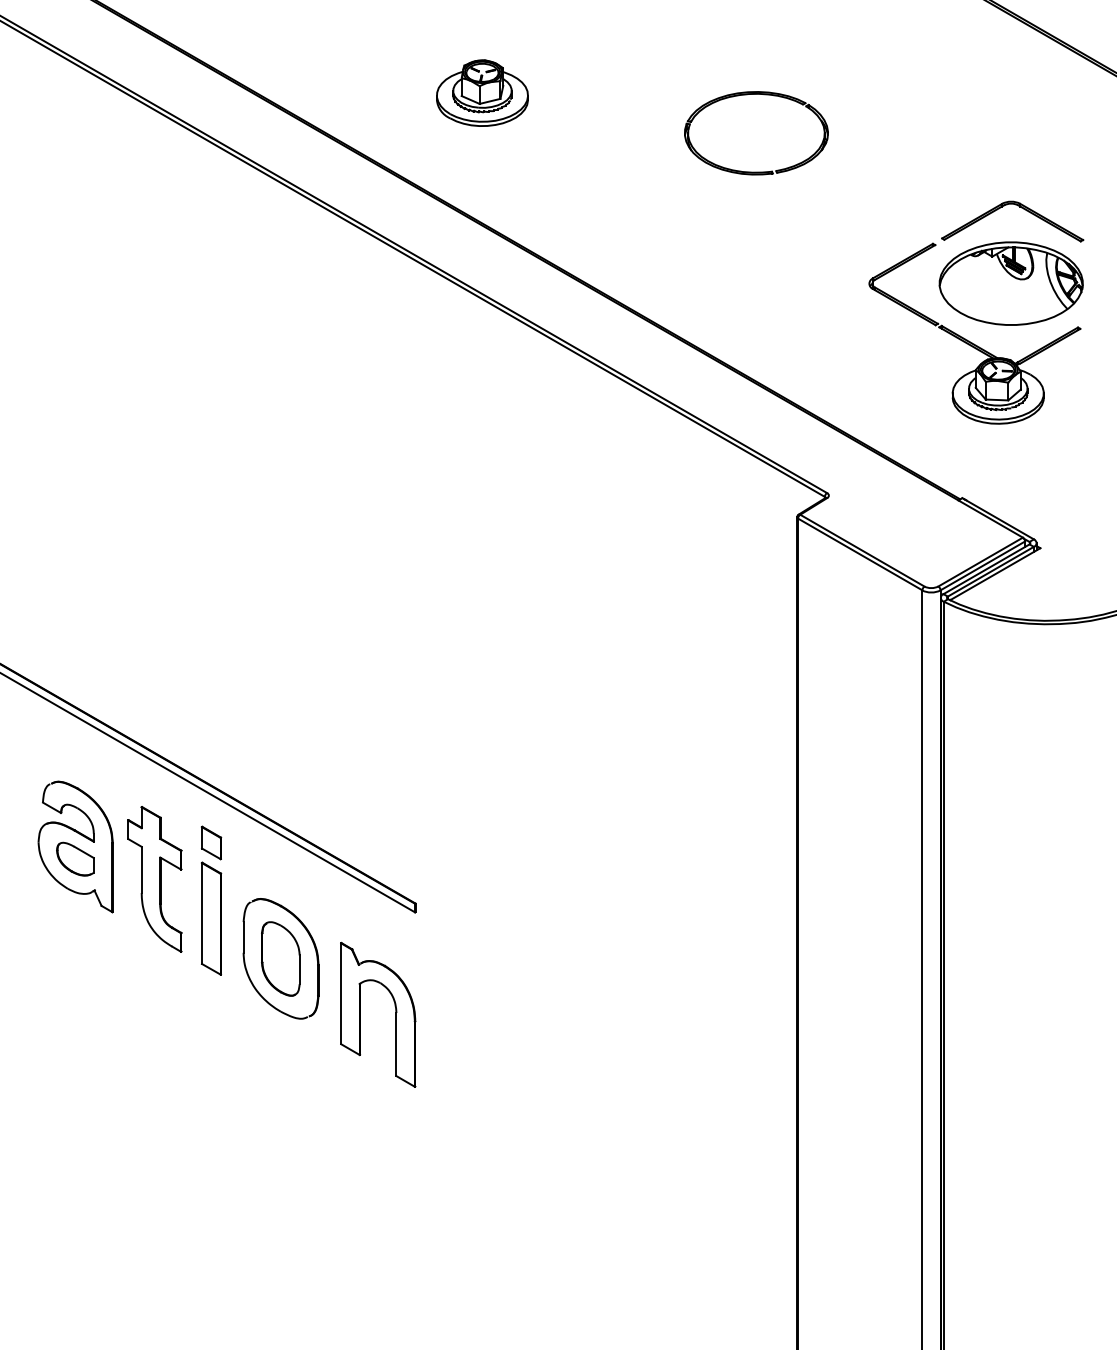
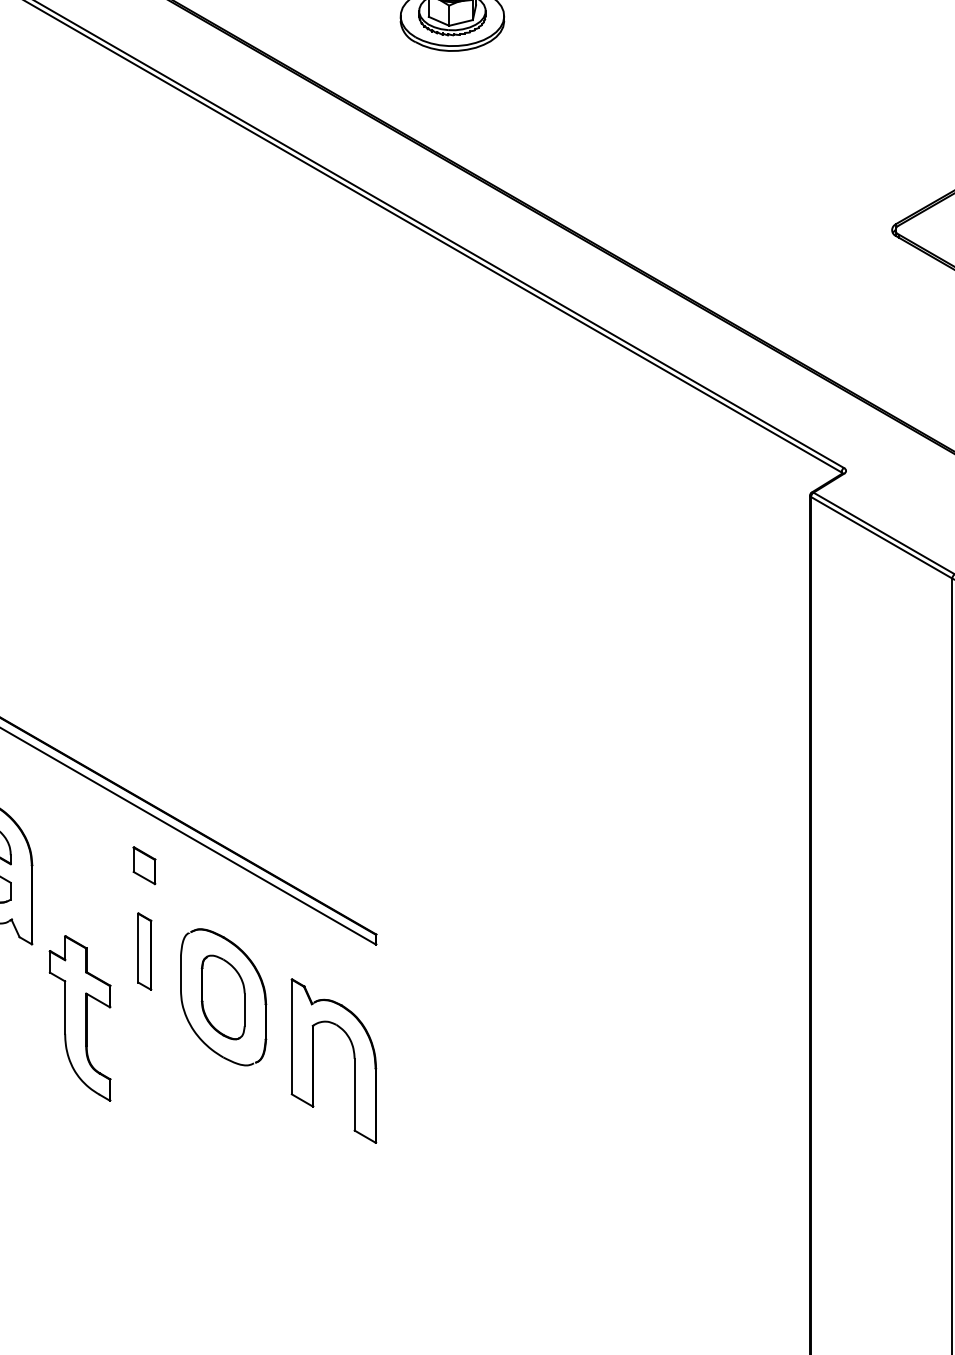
part: (756, 171) -> (763, 102), removed
part: (154, 879) -> (79, 1018), moved
part: (211, 918) -> (144, 951), size x0.6

